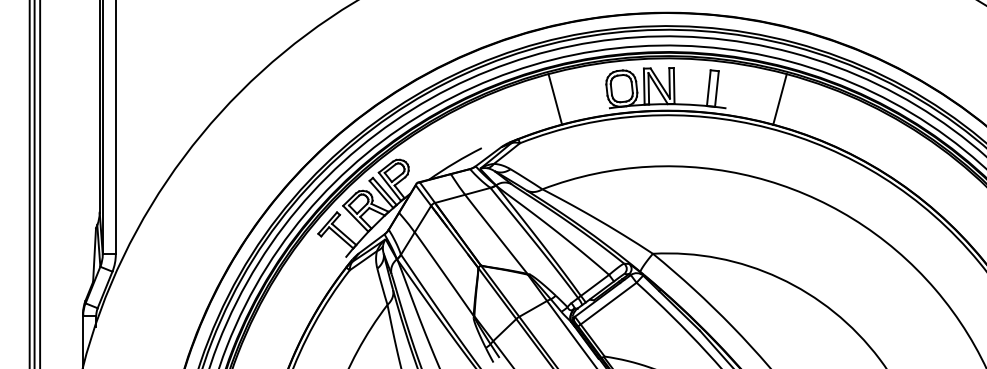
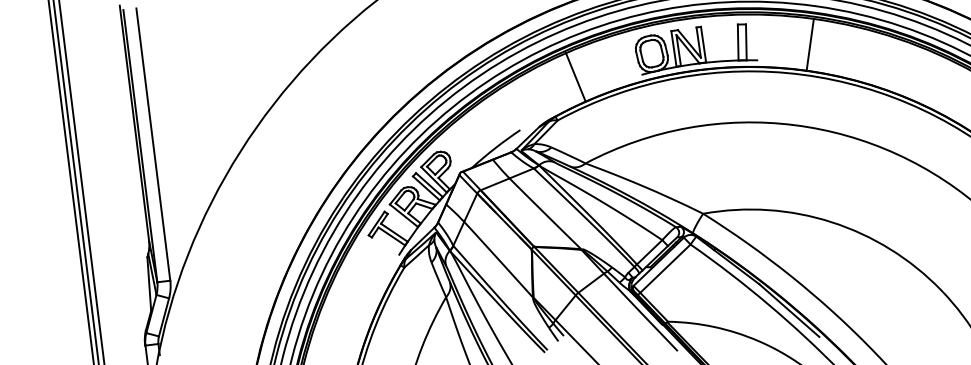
line: (555, 99) -> (575, 77), moved

